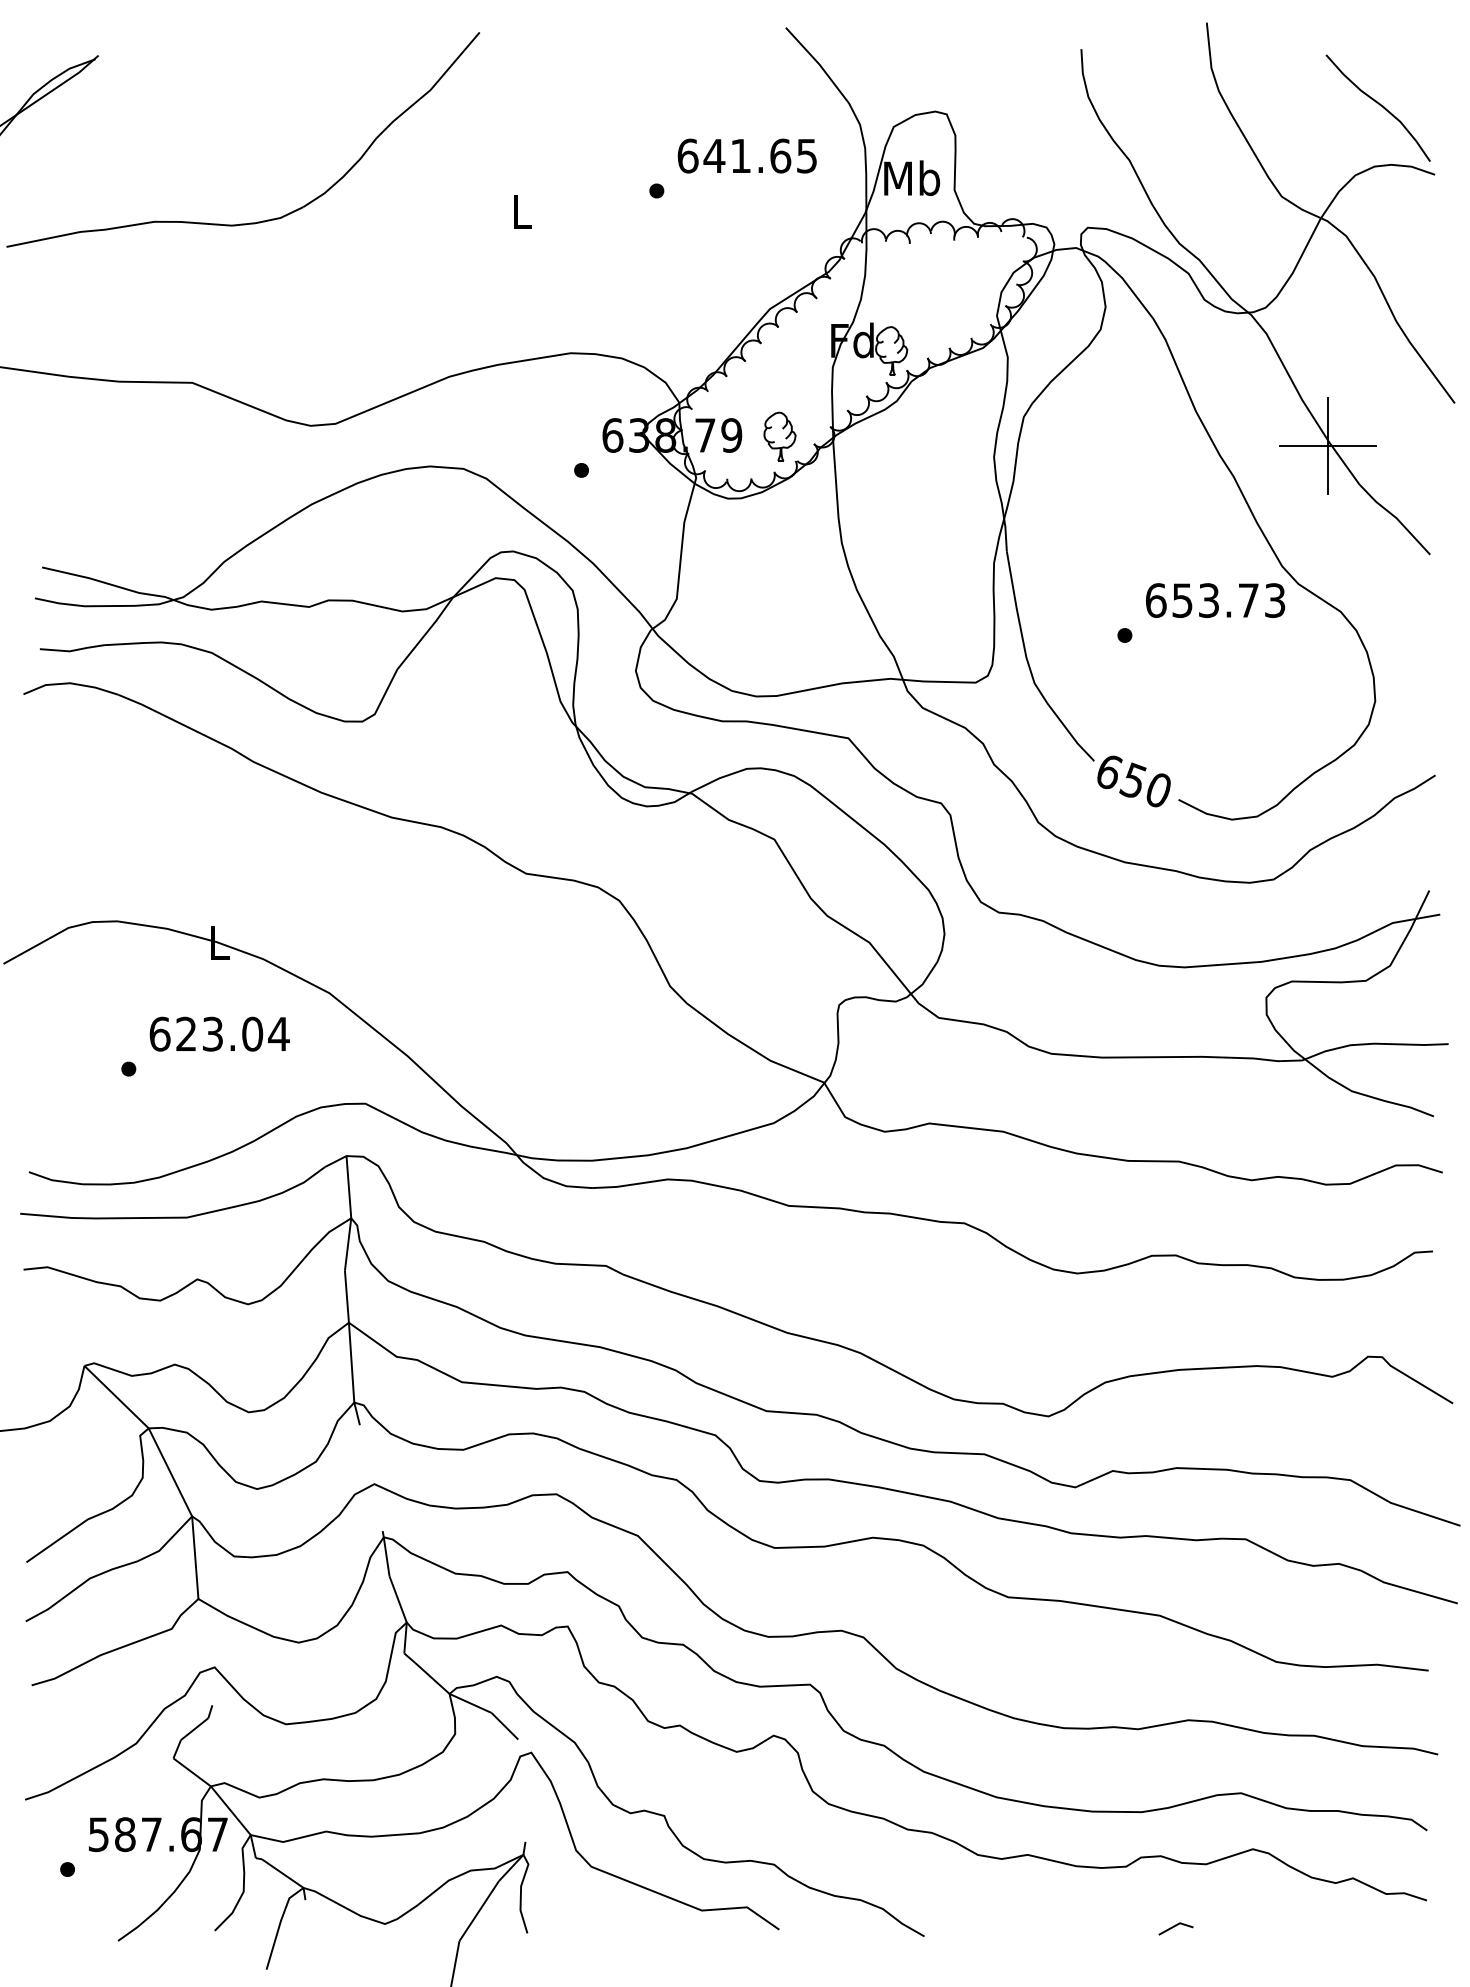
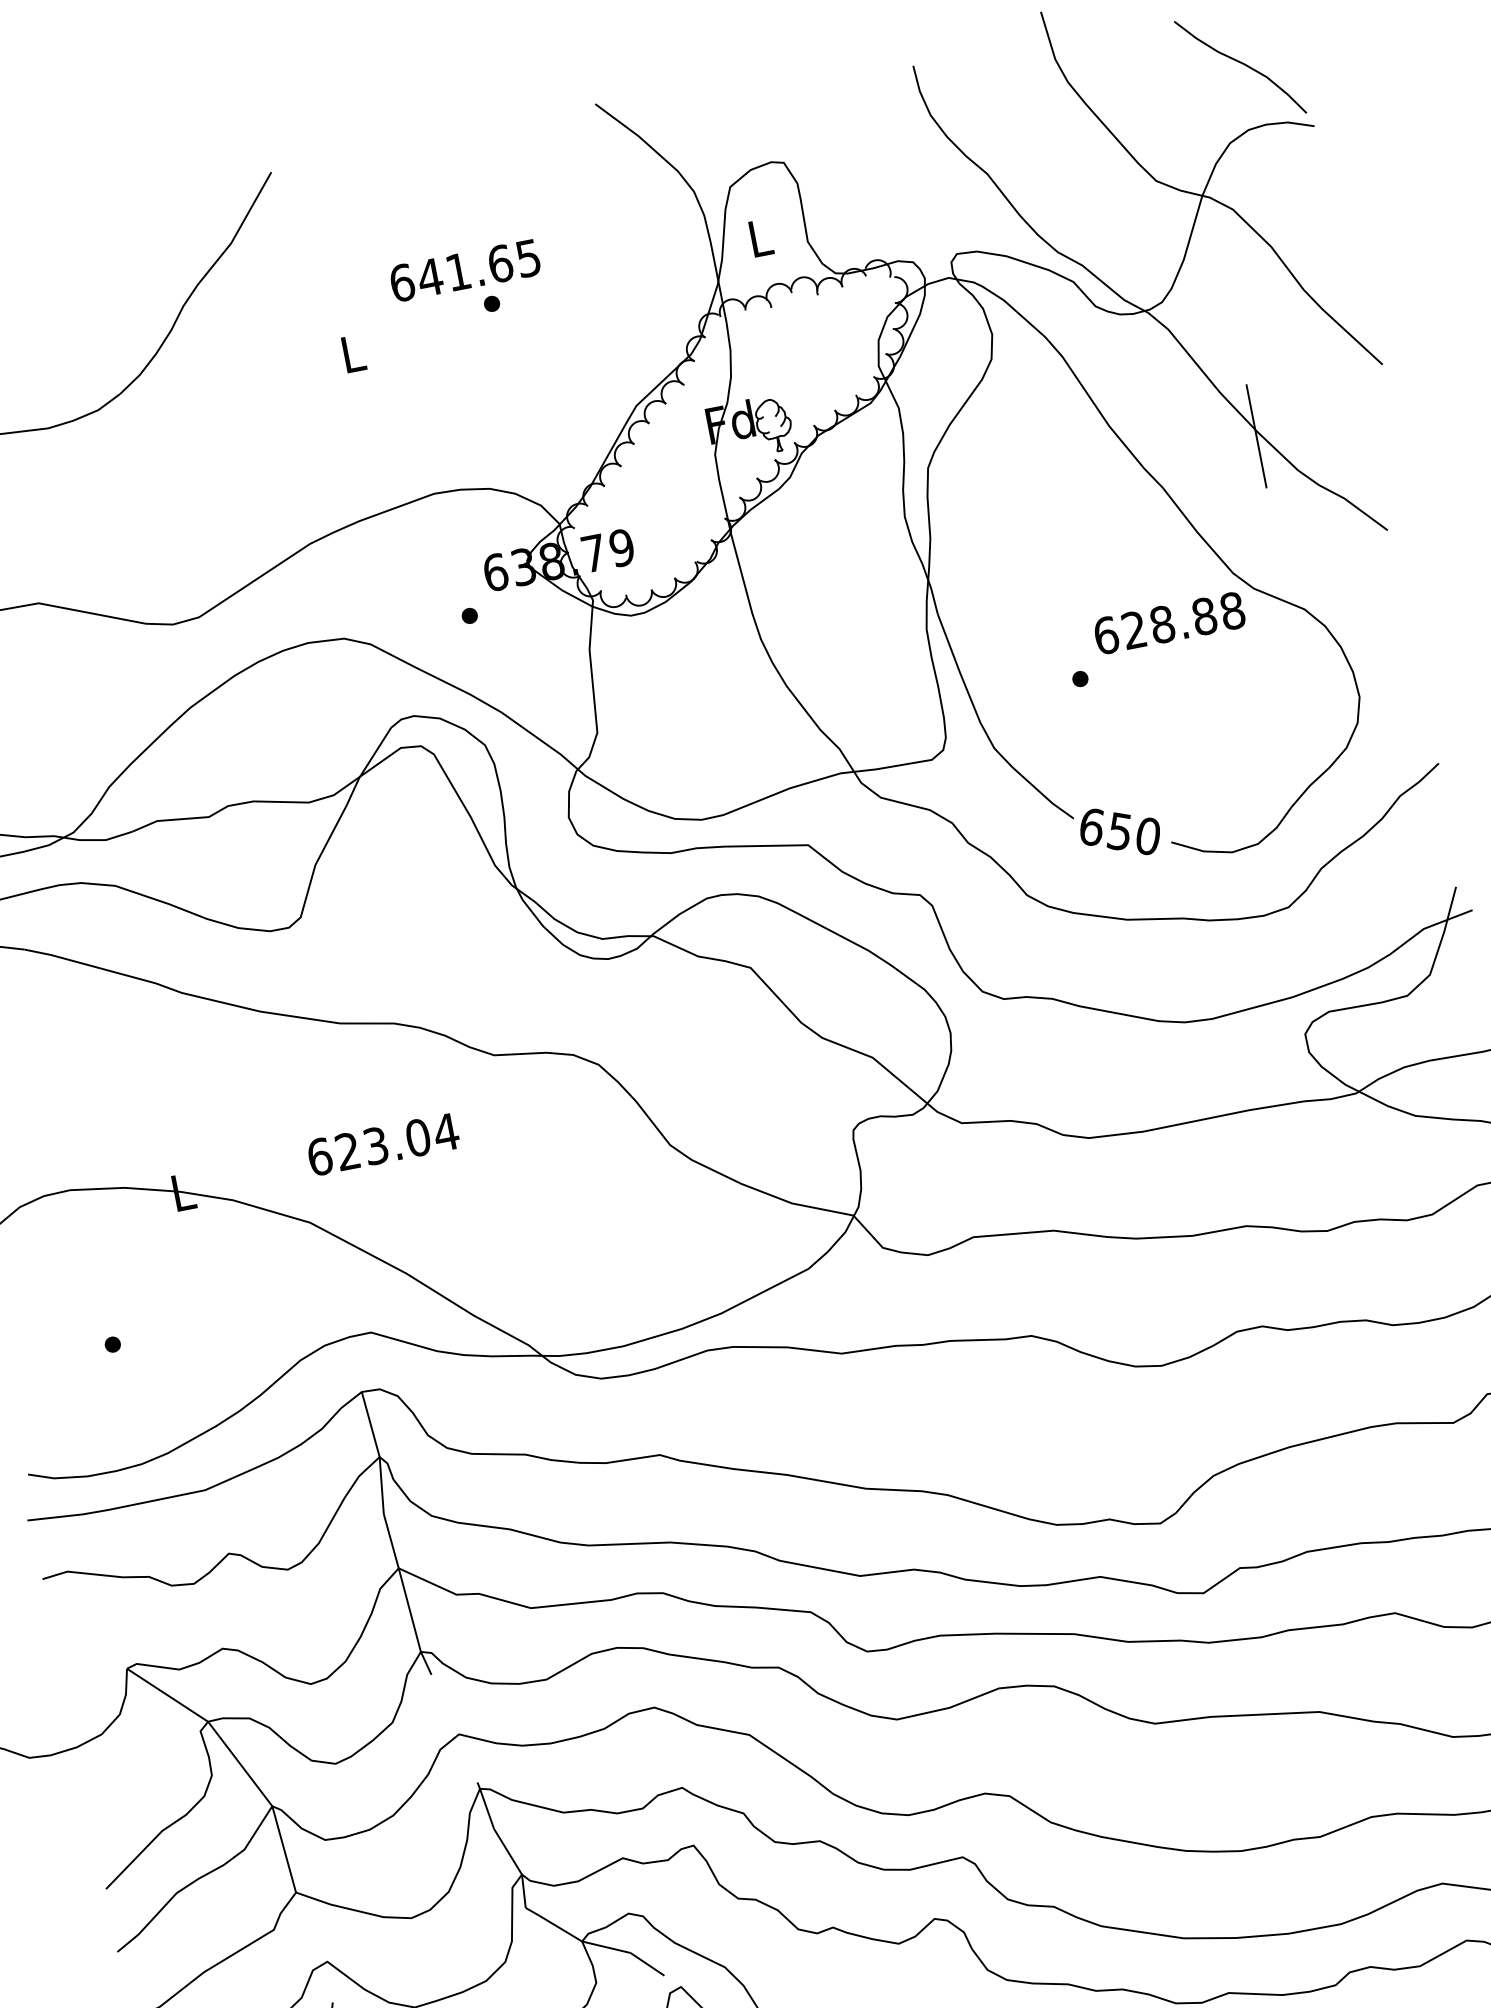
text: (746, 155) -> (464, 270), moved
text: (912, 178) -> (760, 237), Mb -> L
part: (779, 436) -> (672, 539), removed
line: (1327, 446) -> (1256, 436), removed
text: (1228, 600) -> (1183, 620), 653.73 -> 628.88
text: (219, 1033) -> (382, 1143), moved

